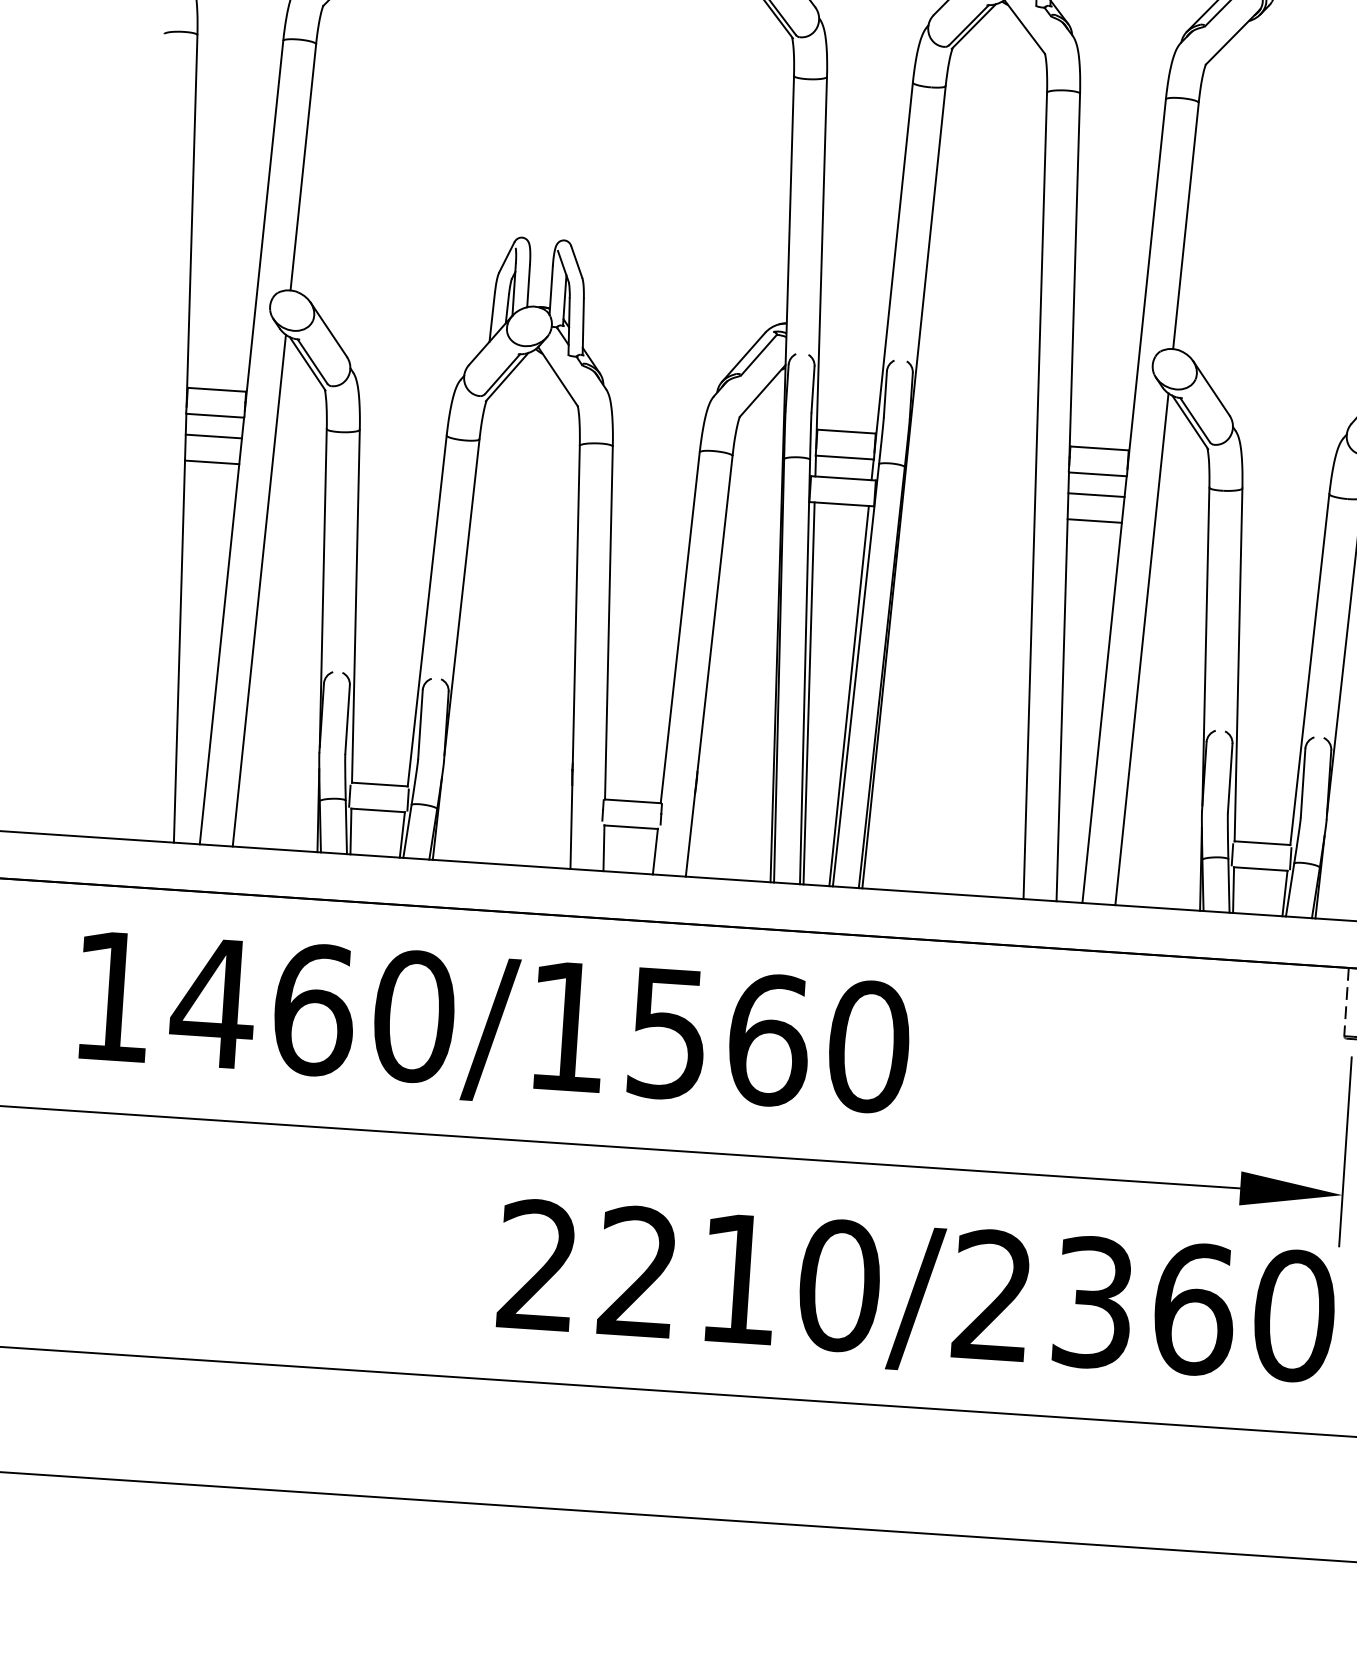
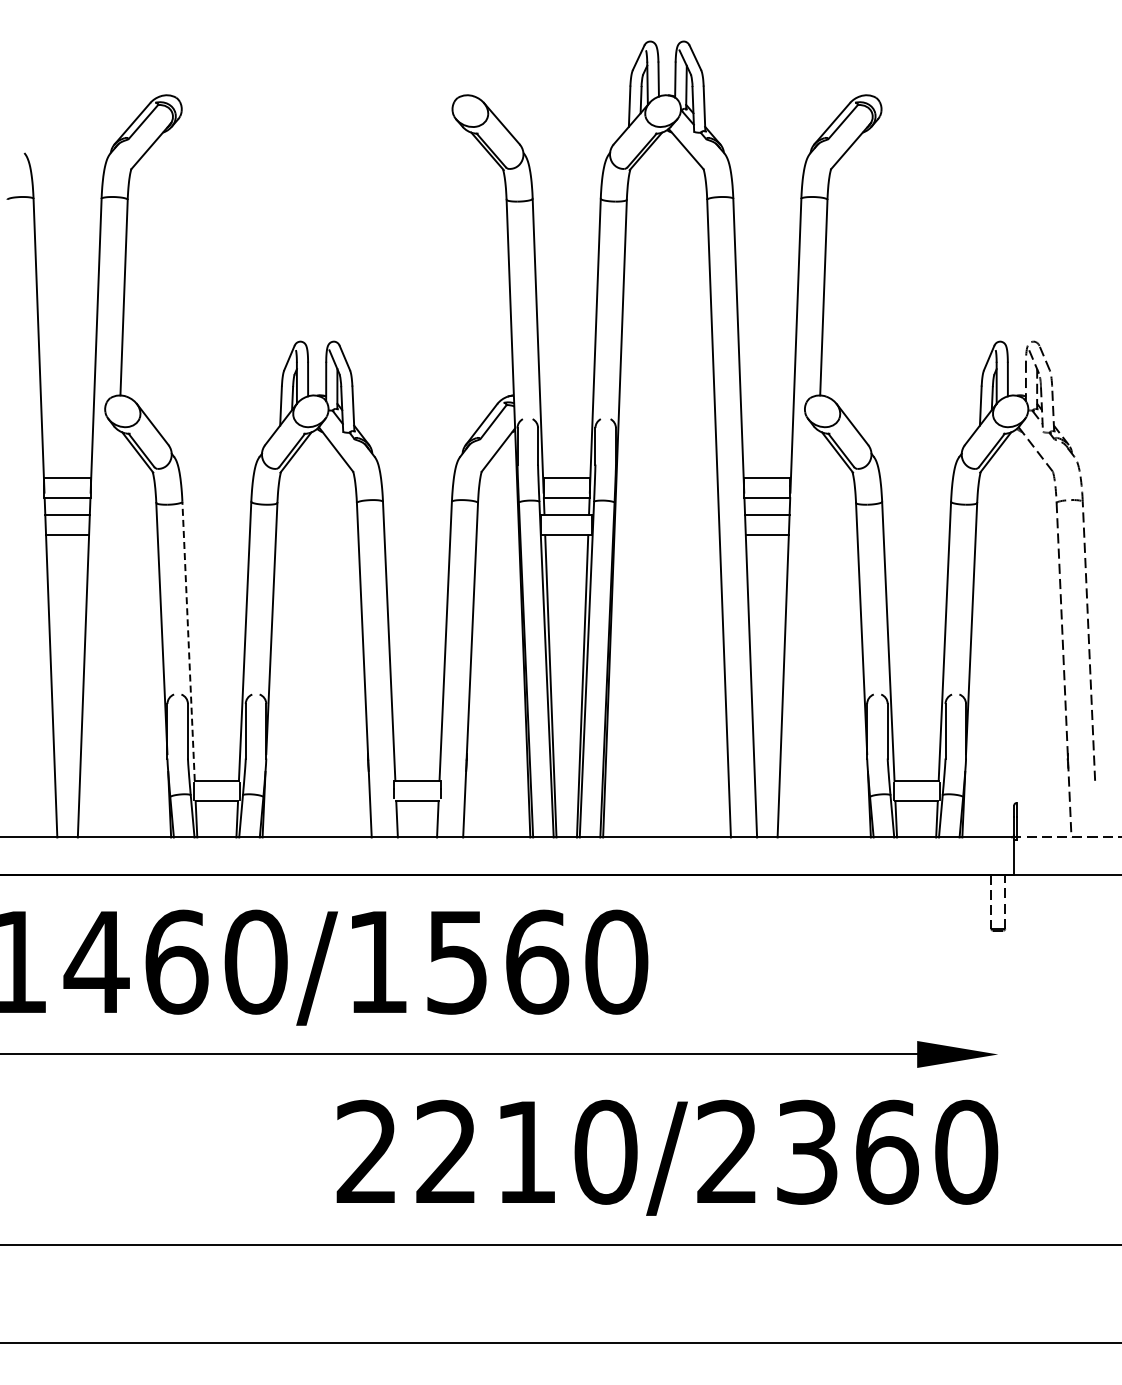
line: (259, 589) -> (111, 633), removed
line: (355, 606) -> (188, 641), solid -> dashed
line: (1140, 648) -> (810, 633), removed
line: (1345, 1152) -> (998, 1020), removed

